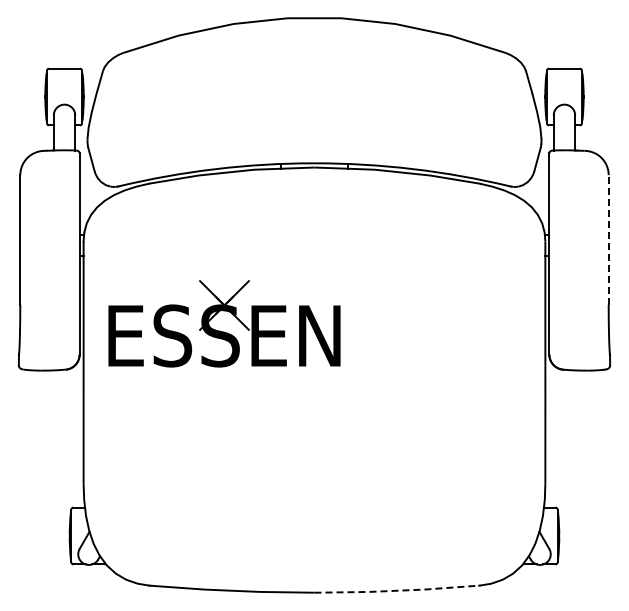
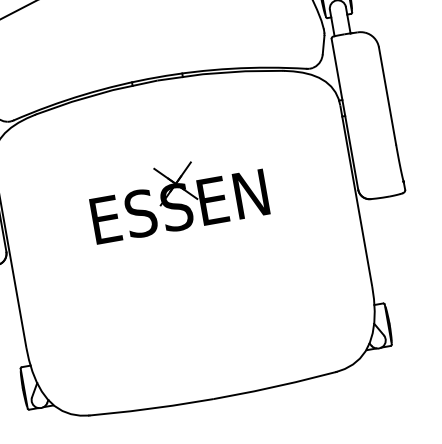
line: (608, 239) -> (387, 95), dashed -> solid
part: (224, 331) -> (179, 203), moved
line: (396, 590) -> (274, 386), dashed -> solid

